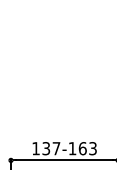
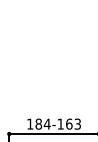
text: (50, 147) -> (42, 123), 137-163 -> 184-163

